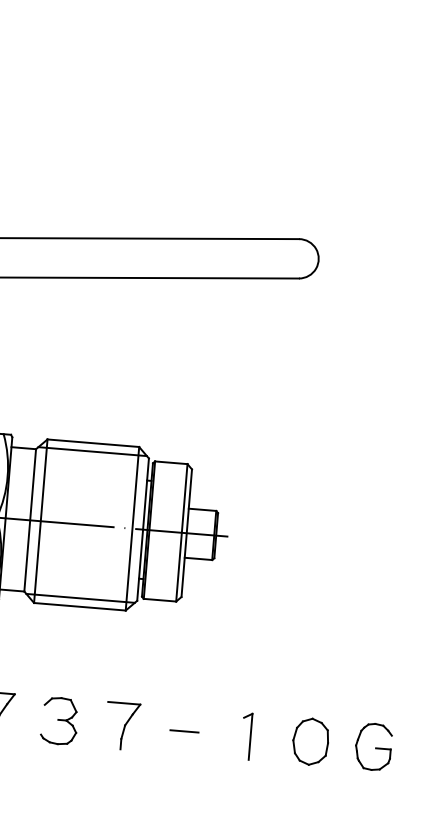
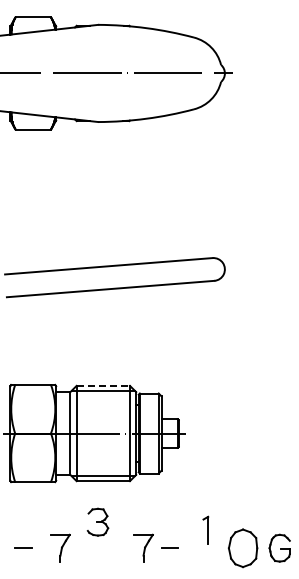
line: (93, 442) -> (103, 385), solid -> dashed
part: (58, 719) -> (97, 521), moved
part: (122, 725) -> (143, 547), moved
part: (246, 735) -> (205, 529), moved
part: (311, 740) -> (243, 547), size x1.4

